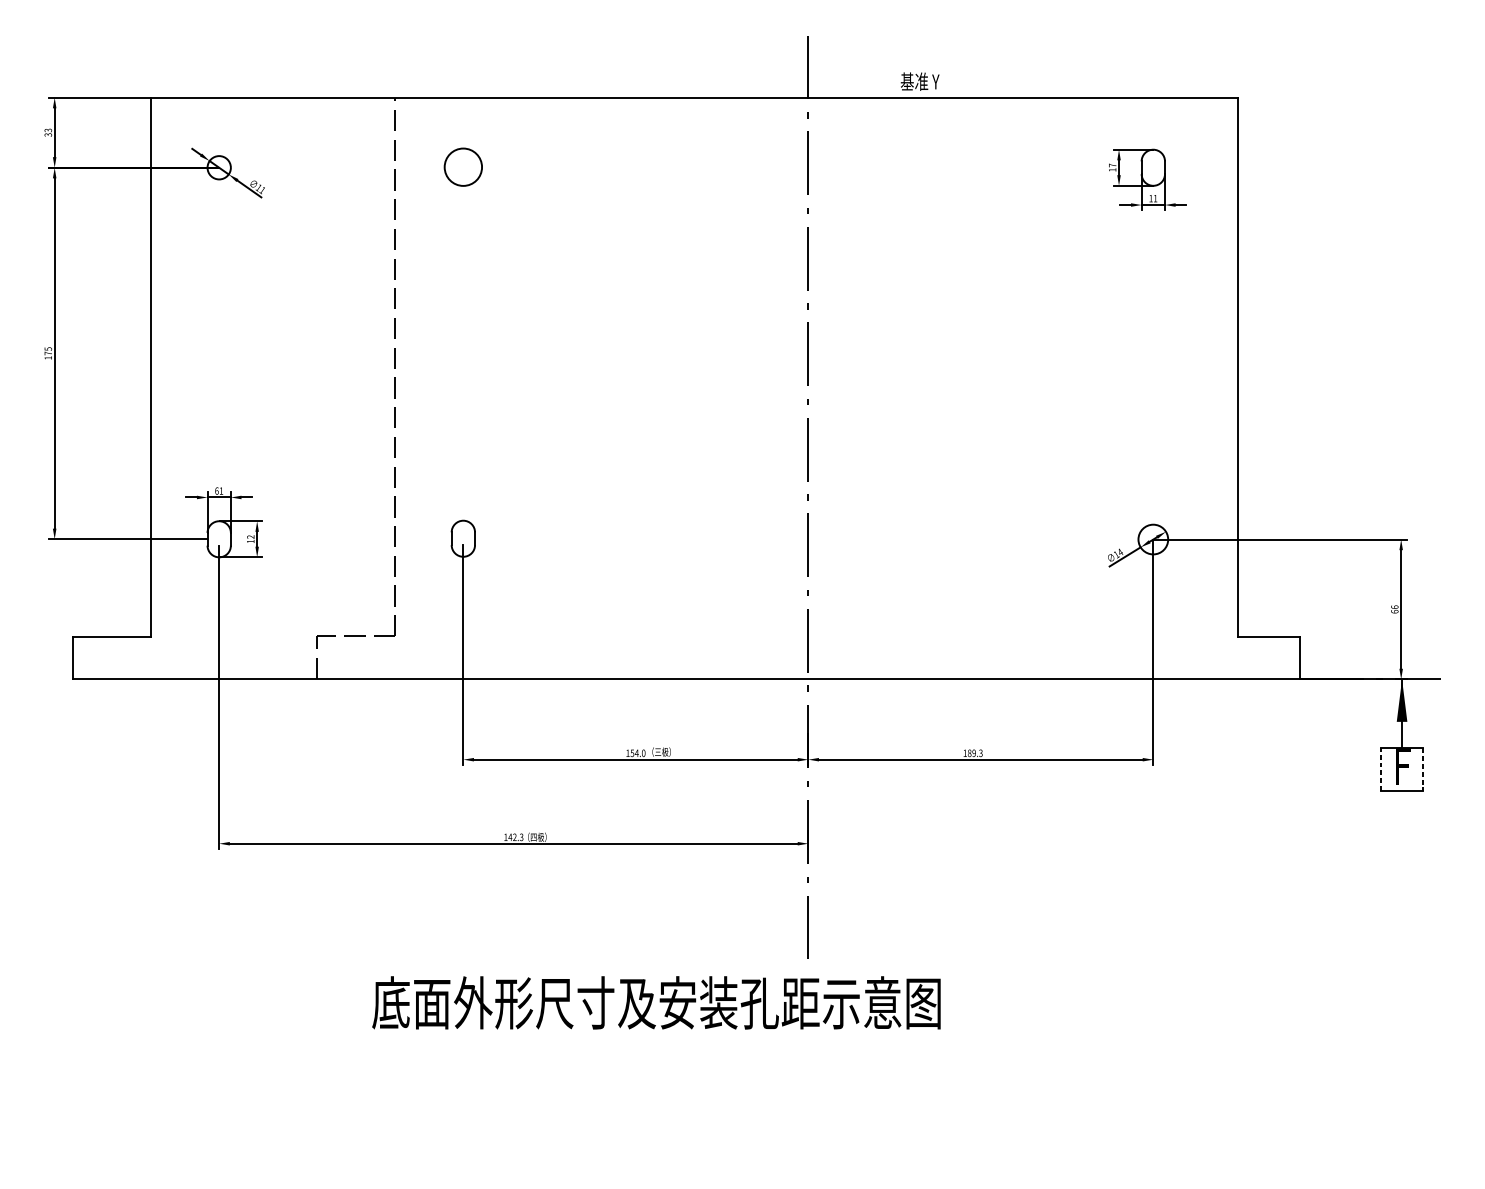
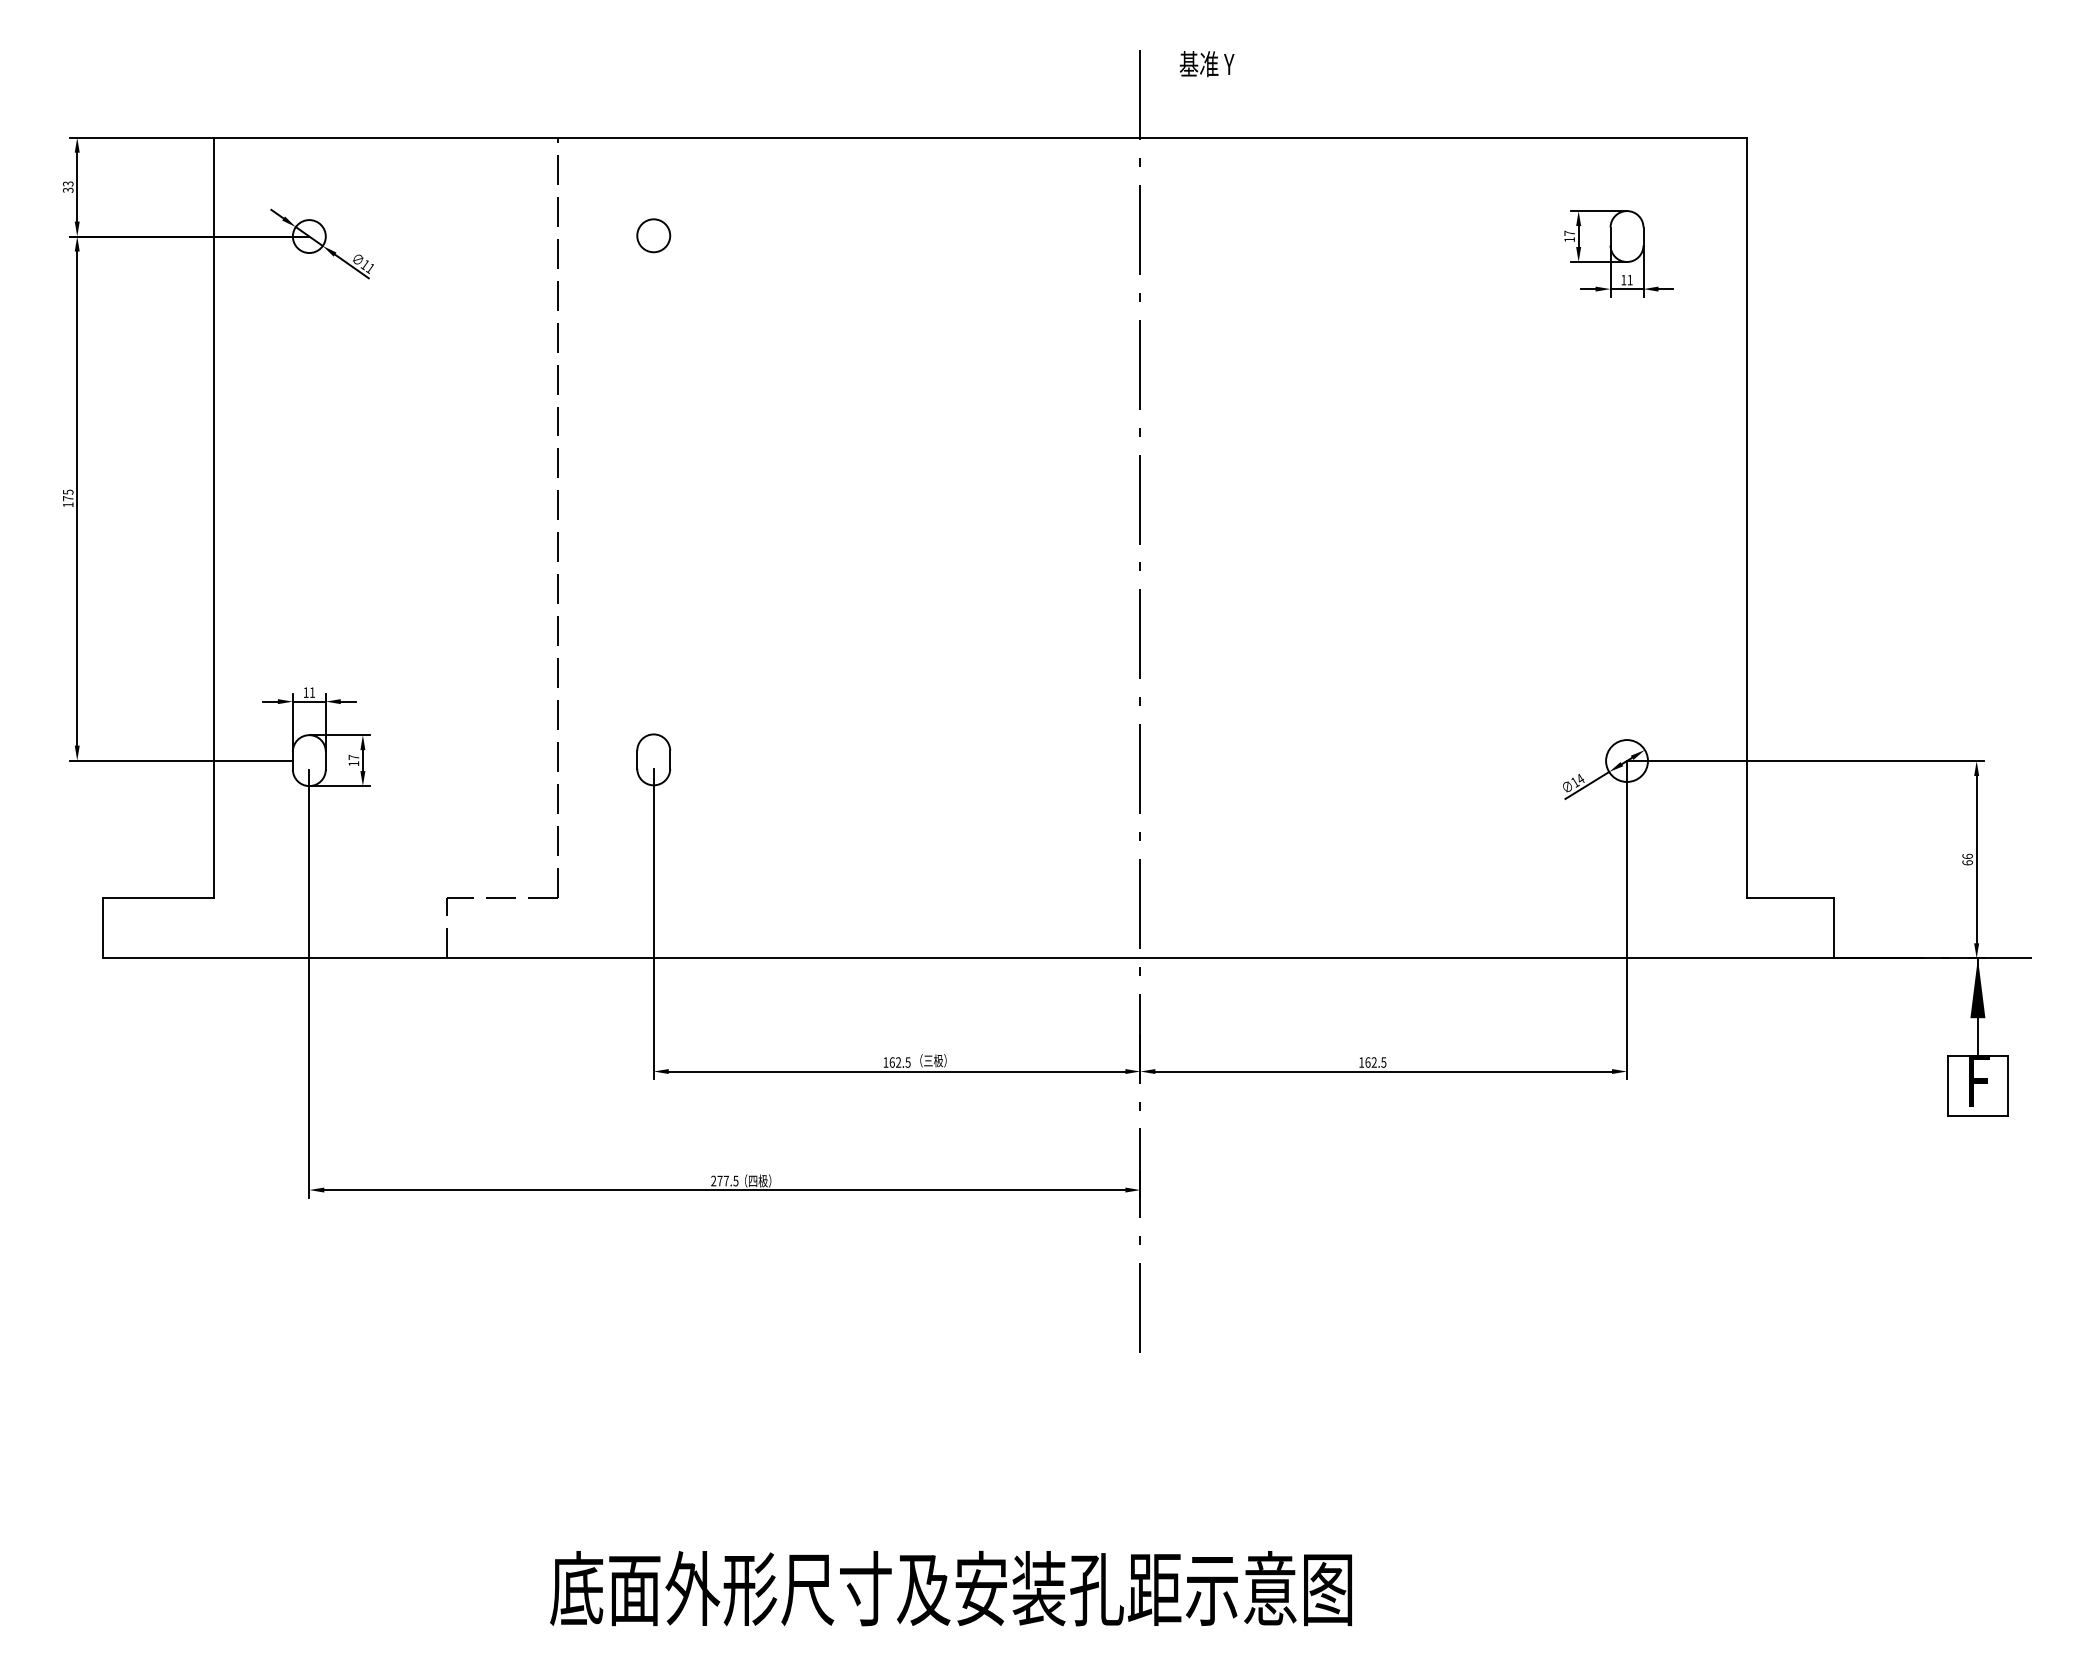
text: (919, 81) -> (1206, 64), moved
circle: (463, 167) -> (653, 235), size x0.62
text: (216, 491) -> (305, 692), 61 -> 11
text: (250, 536) -> (353, 756), 12 -> 17
text: (637, 753) -> (899, 1062), 154.0 -> 162.5
text: (975, 753) -> (1375, 1062), 189.3 -> 162.5
line: (1380, 769) -> (1947, 1085), dashed -> solid
line: (1423, 769) -> (2007, 1085), dashed -> solid
text: (513, 836) -> (724, 1180), 142.3 -> 277.5
text: (656, 1002) -> (950, 1588), moved

